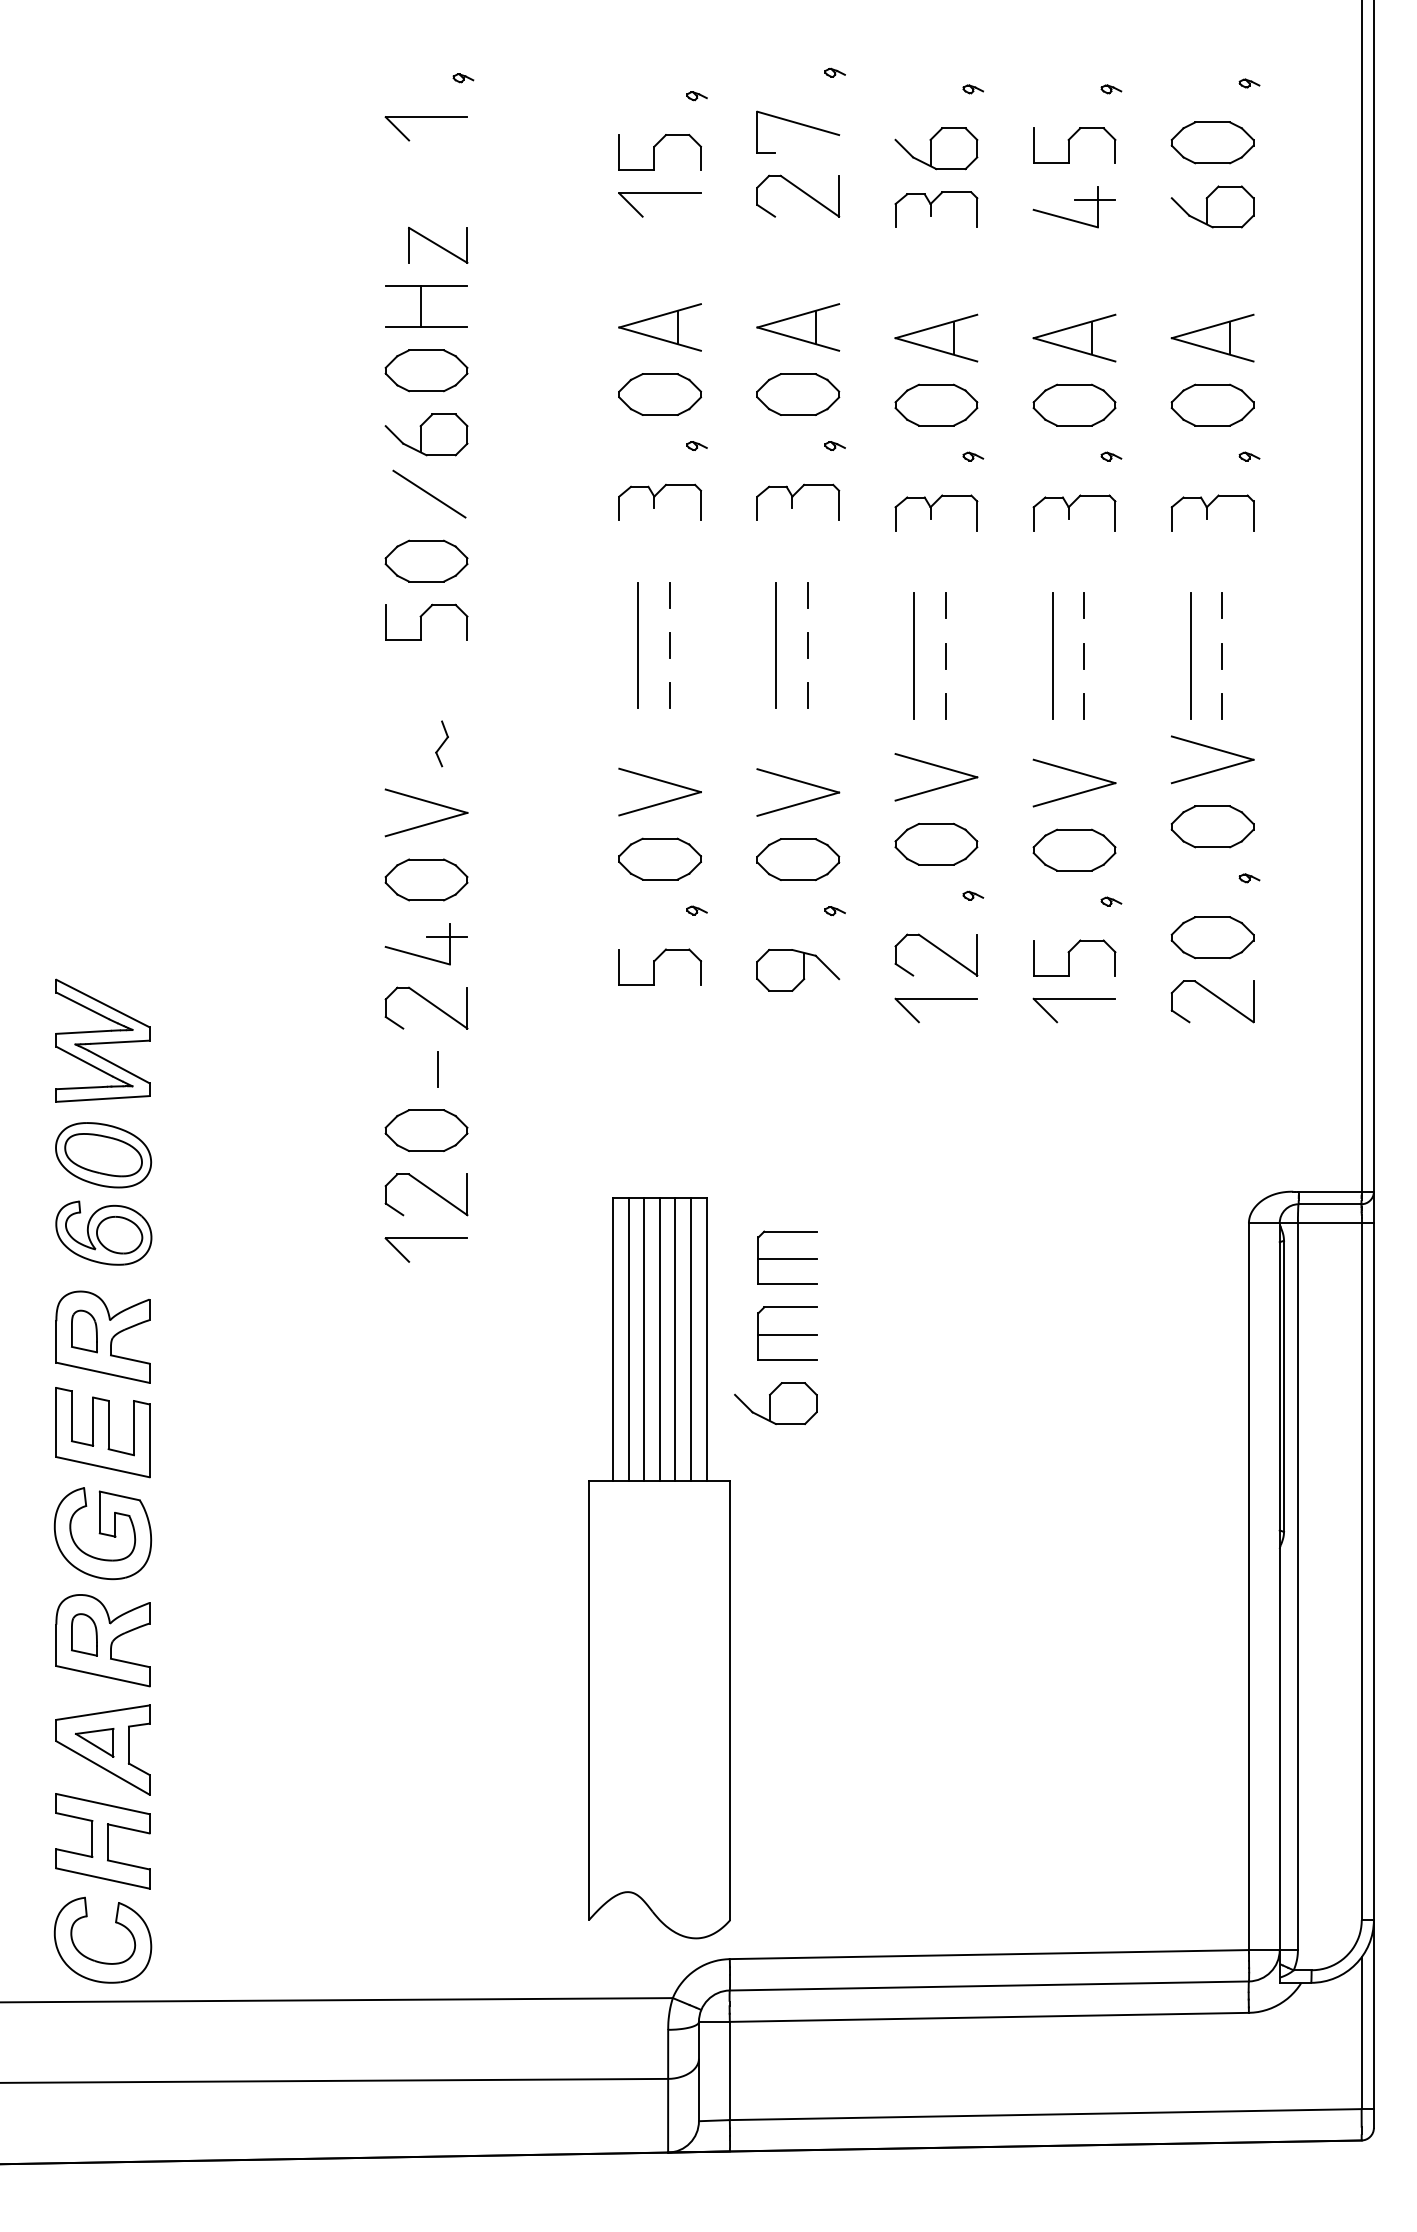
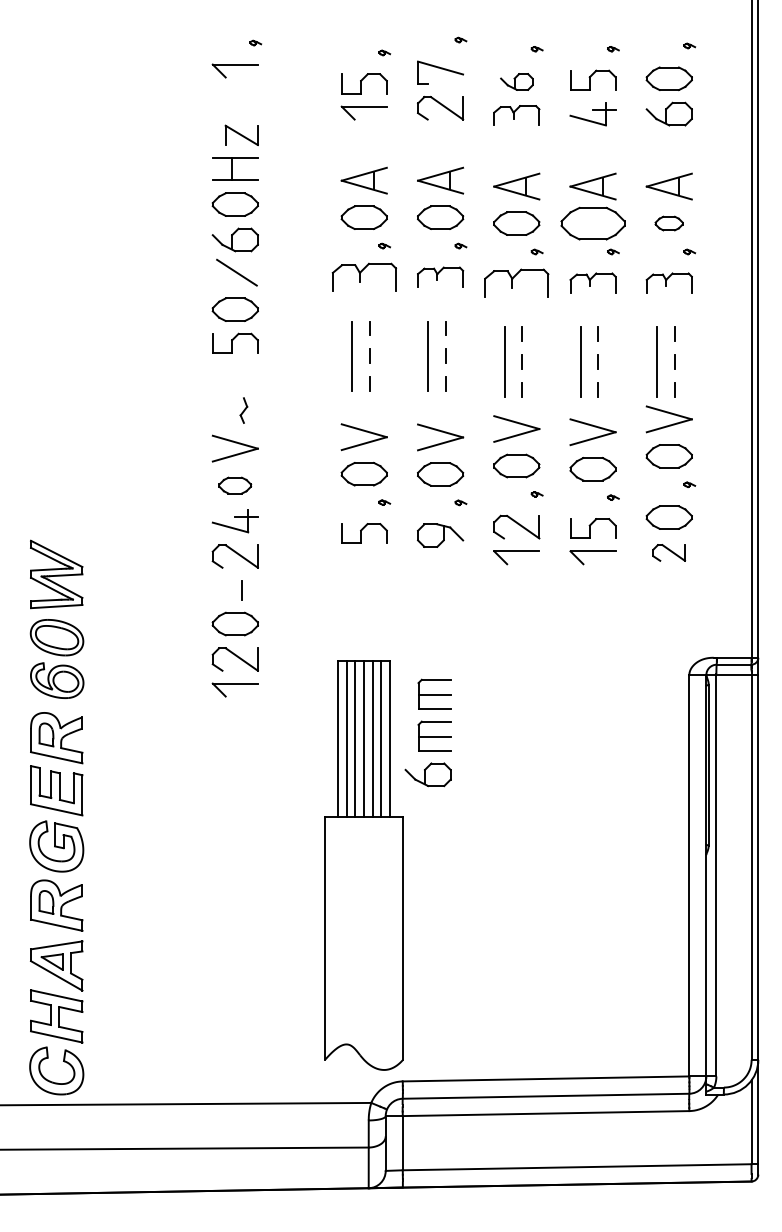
part: (935, 147) -> (516, 81), size x0.7
part: (1073, 404) -> (592, 223), size x1.4
part: (1211, 404) -> (668, 223), size x0.6
part: (658, 500) -> (363, 276), size x1.4
part: (935, 511) -> (516, 282), size x1.4
part: (425, 879) -> (234, 485), size x0.7
part: (1211, 1000) -> (668, 552), size x0.7

